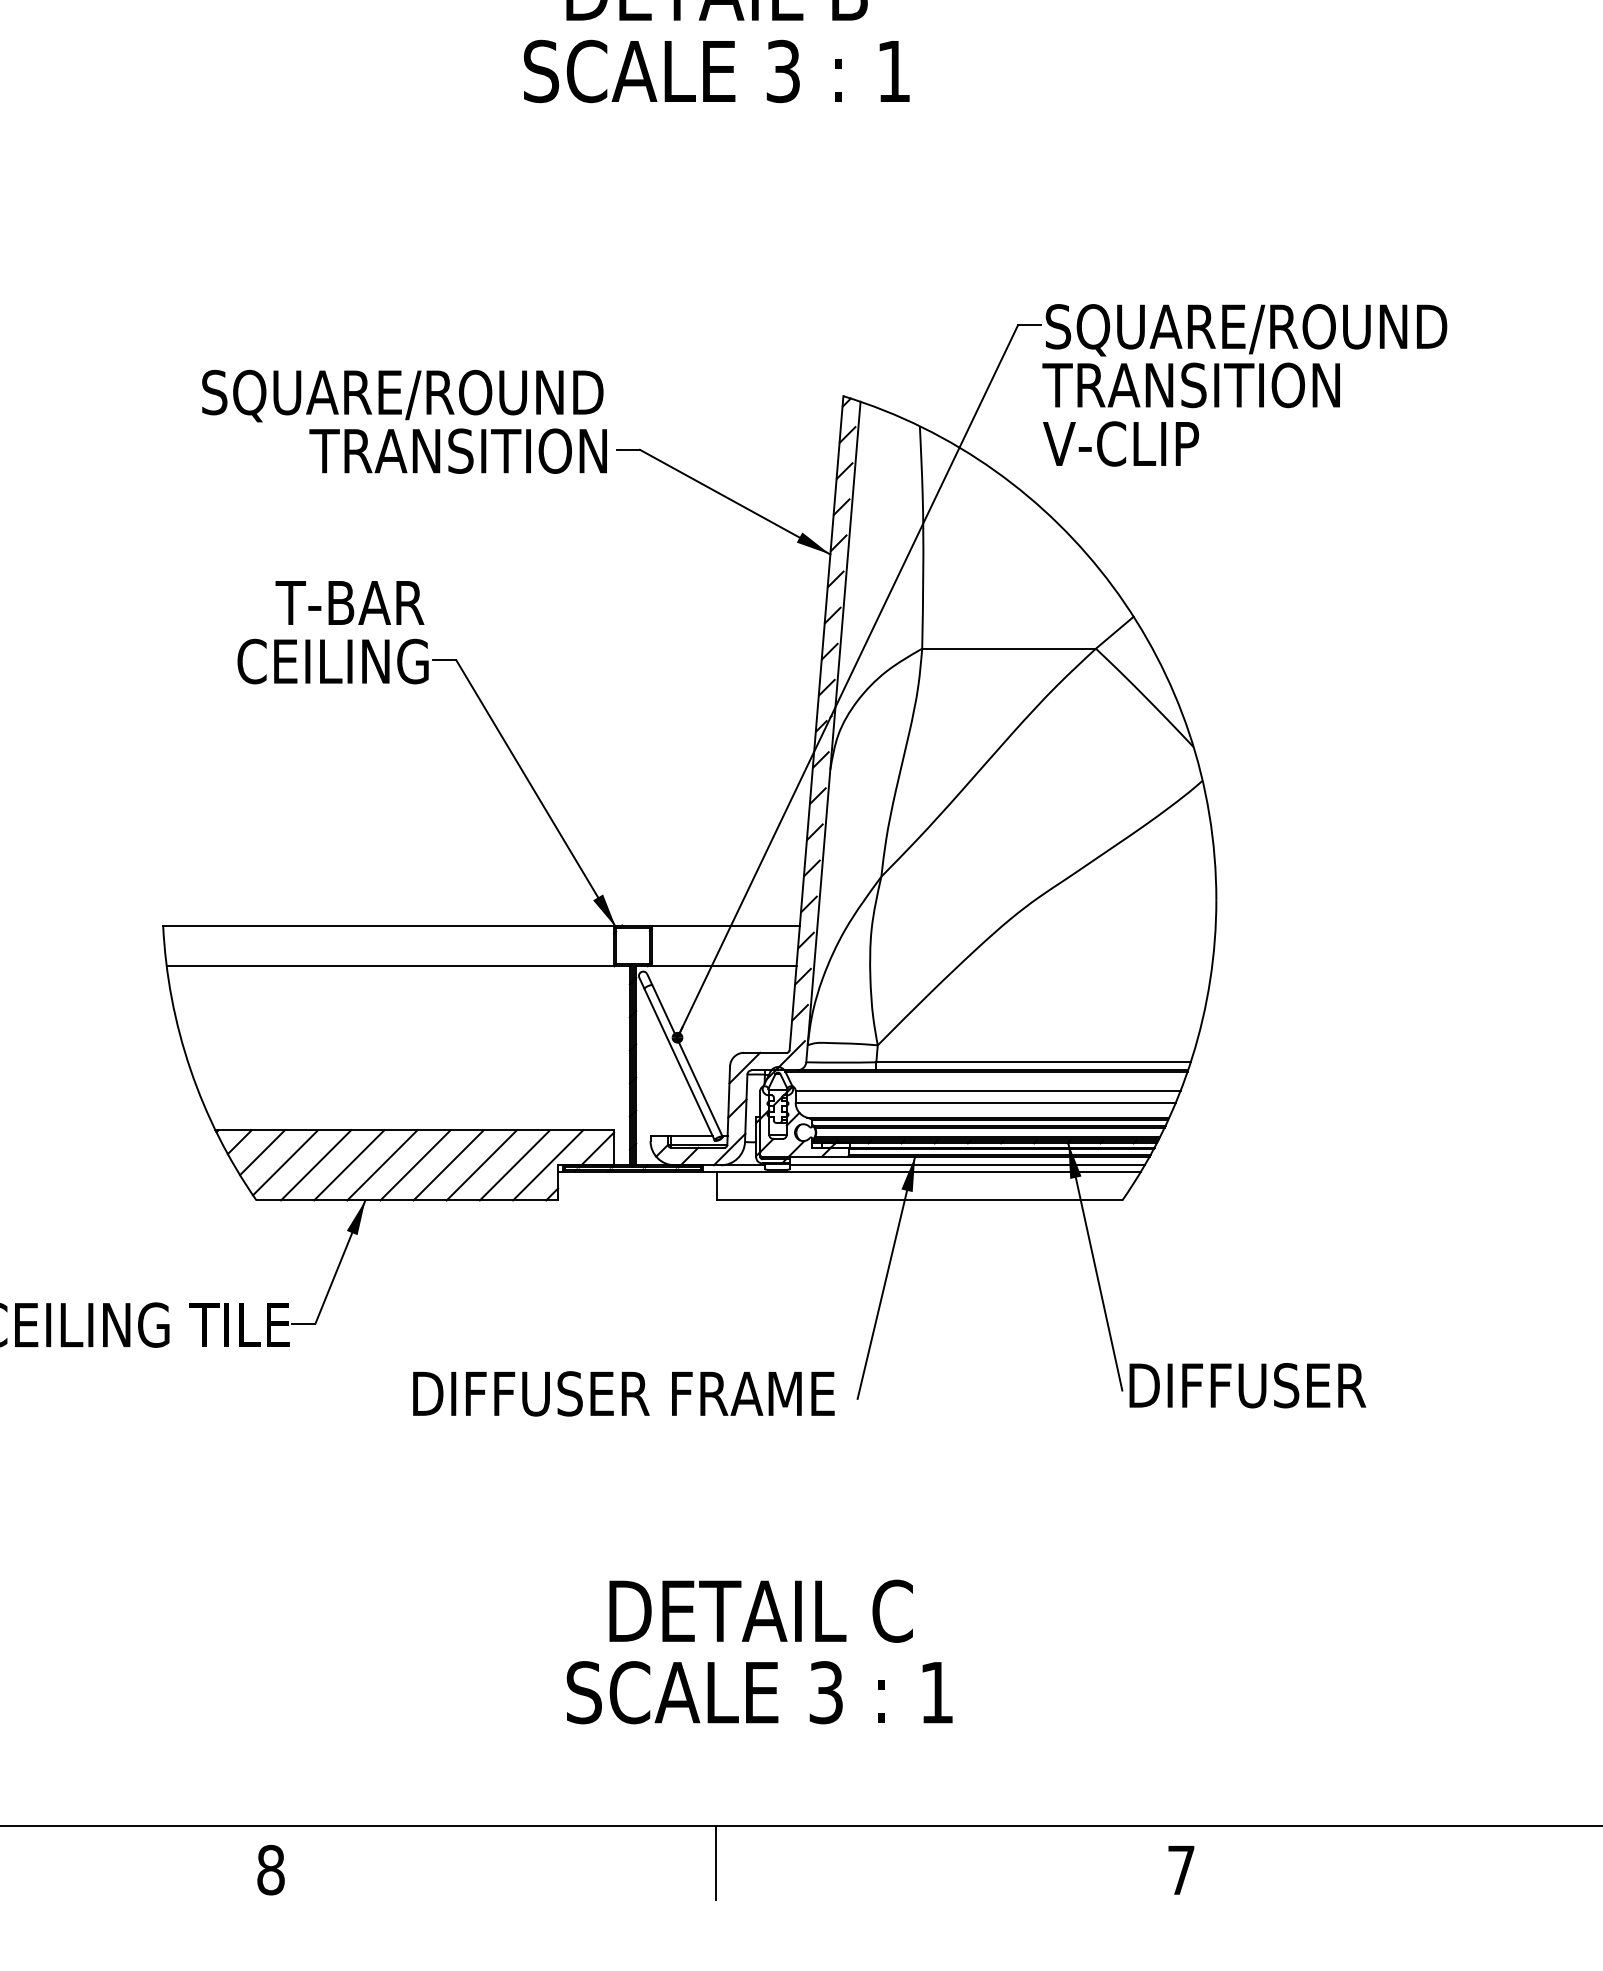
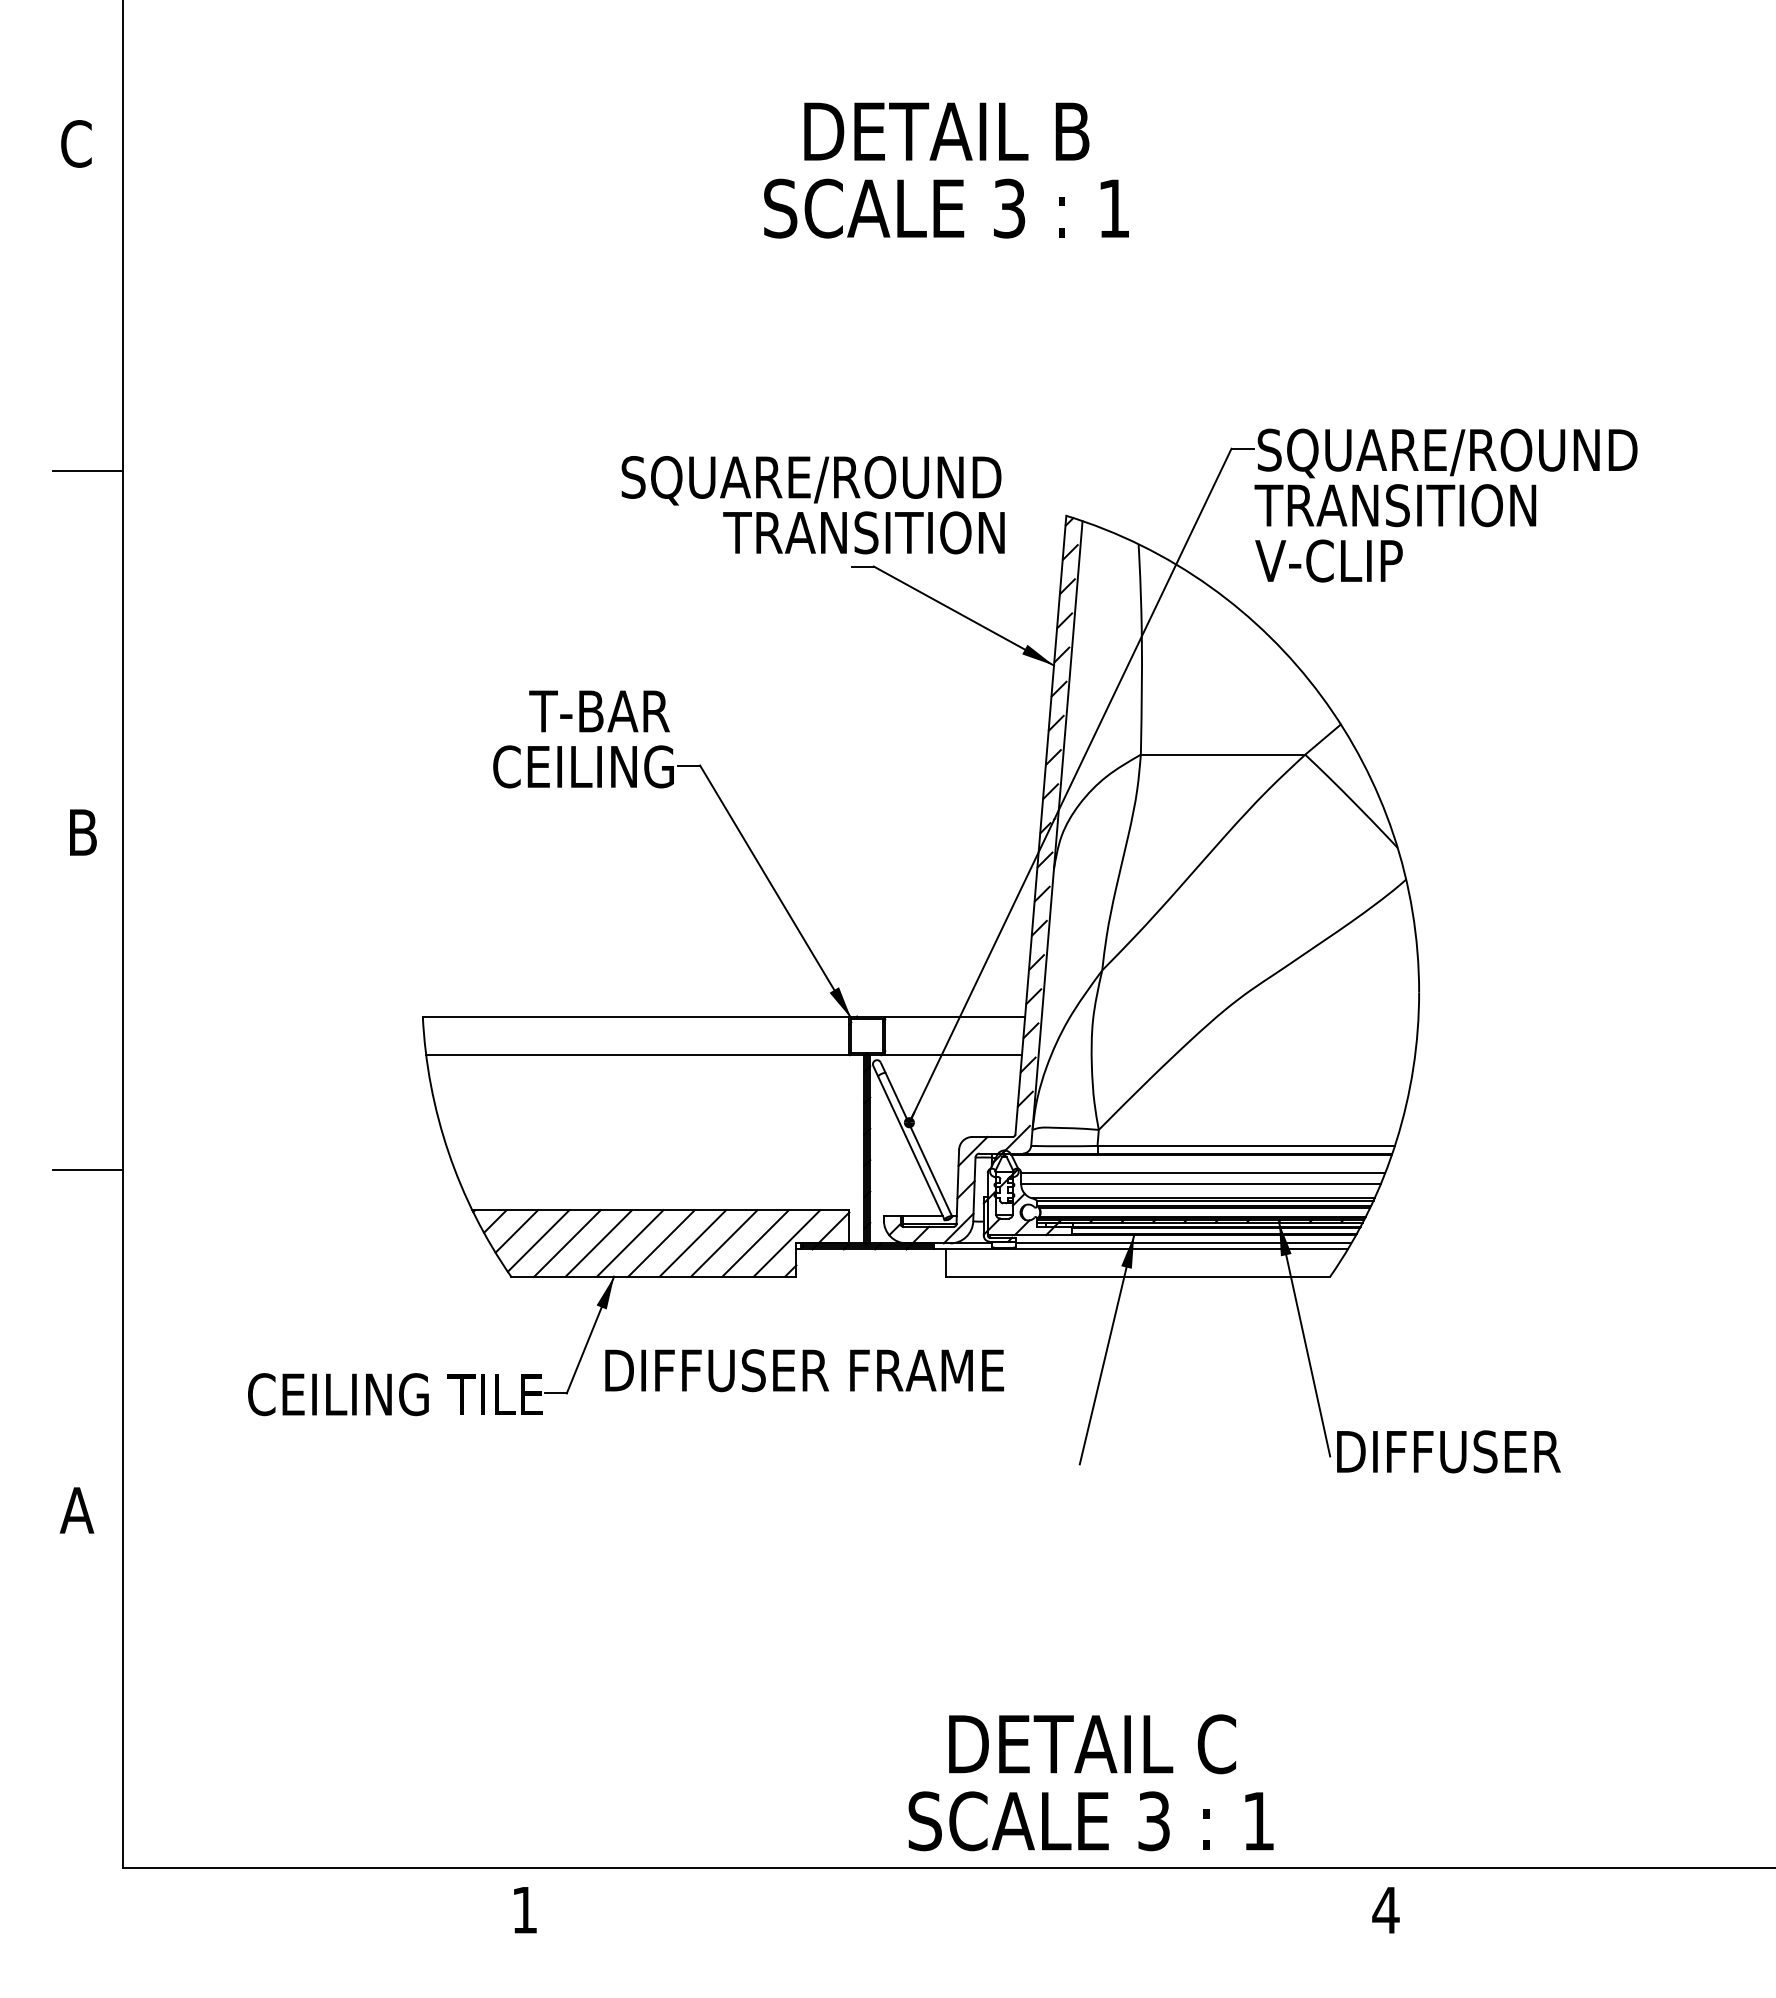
text: (403, 422) -> (812, 505), moved
text: (623, 1393) -> (804, 1370), moved
text: (759, 1651) -> (1090, 1782), moved
line: (716, 1863) -> (946, 1903), removed
text: (270, 1870) -> (524, 1910), 8 -> 1
text: (1180, 1870) -> (1385, 1910), 7 -> 4

